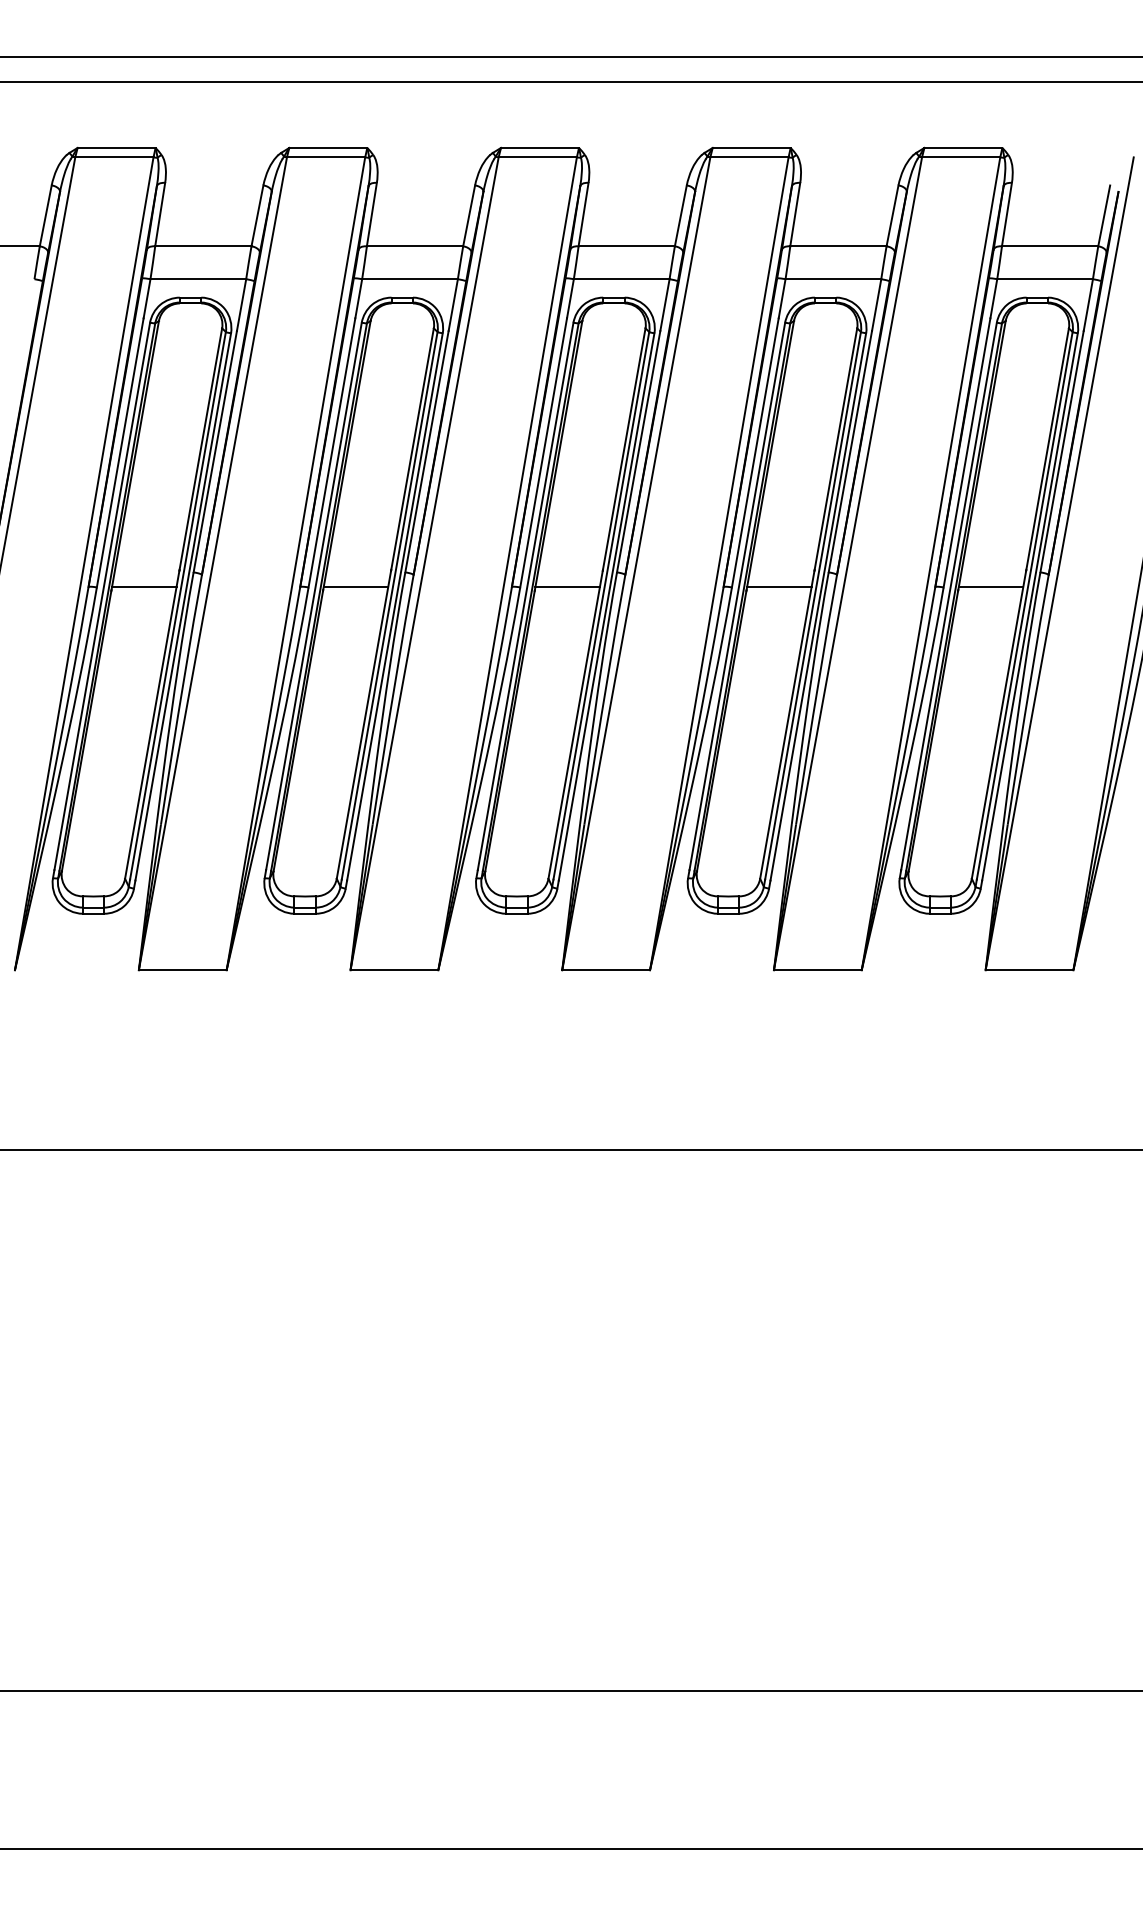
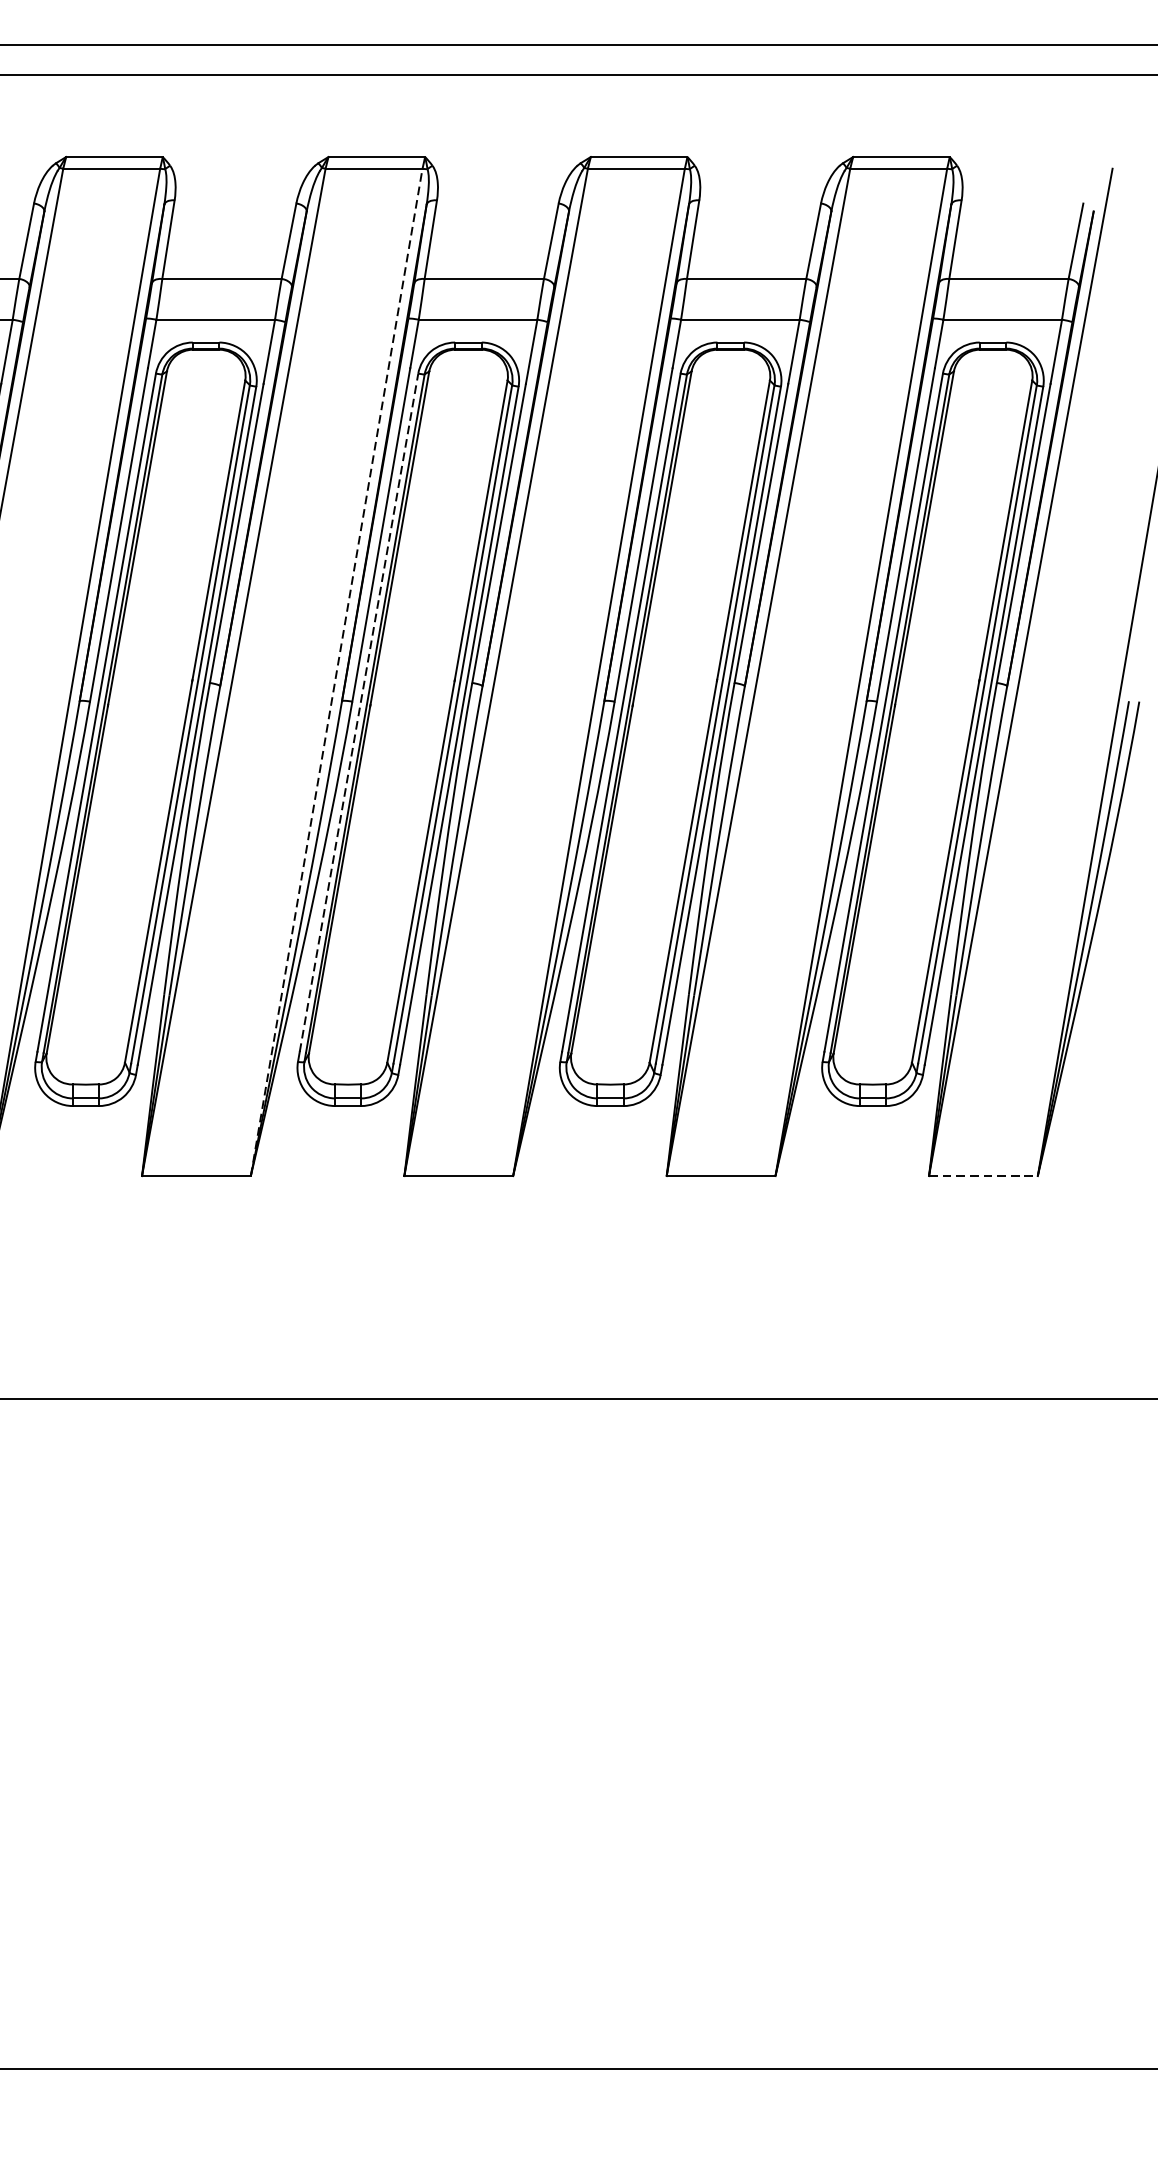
line: (507, 563) -> (336, 671), solid -> dashed
line: (355, 587) -> (148, 701), removed
line: (567, 587) -> (410, 701), removed
line: (779, 587) -> (673, 701), removed
line: (990, 587) -> (935, 701), removed
line: (525, 596) -> (358, 712), solid -> dashed
line: (1029, 970) -> (983, 1176), solid -> dashed

